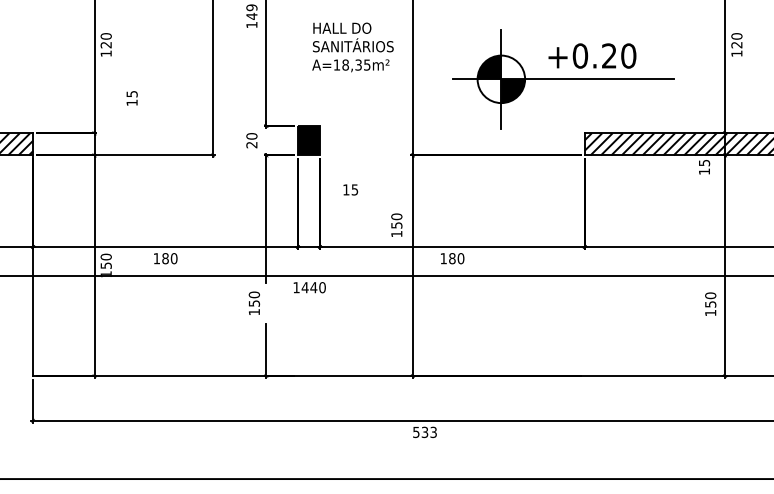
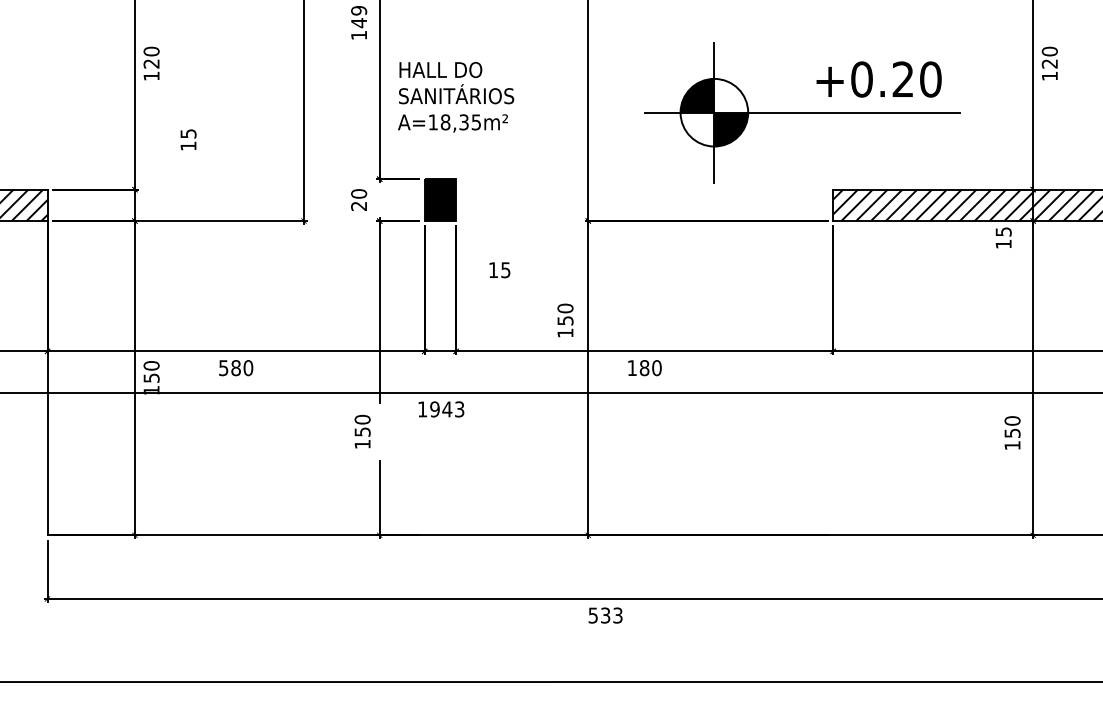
text: (353, 47) -> (456, 97), moved
text: (592, 56) -> (878, 79), moved
text: (156, 258) -> (223, 368), 180 -> 580
text: (313, 287) -> (446, 409), 1440 -> 1943

